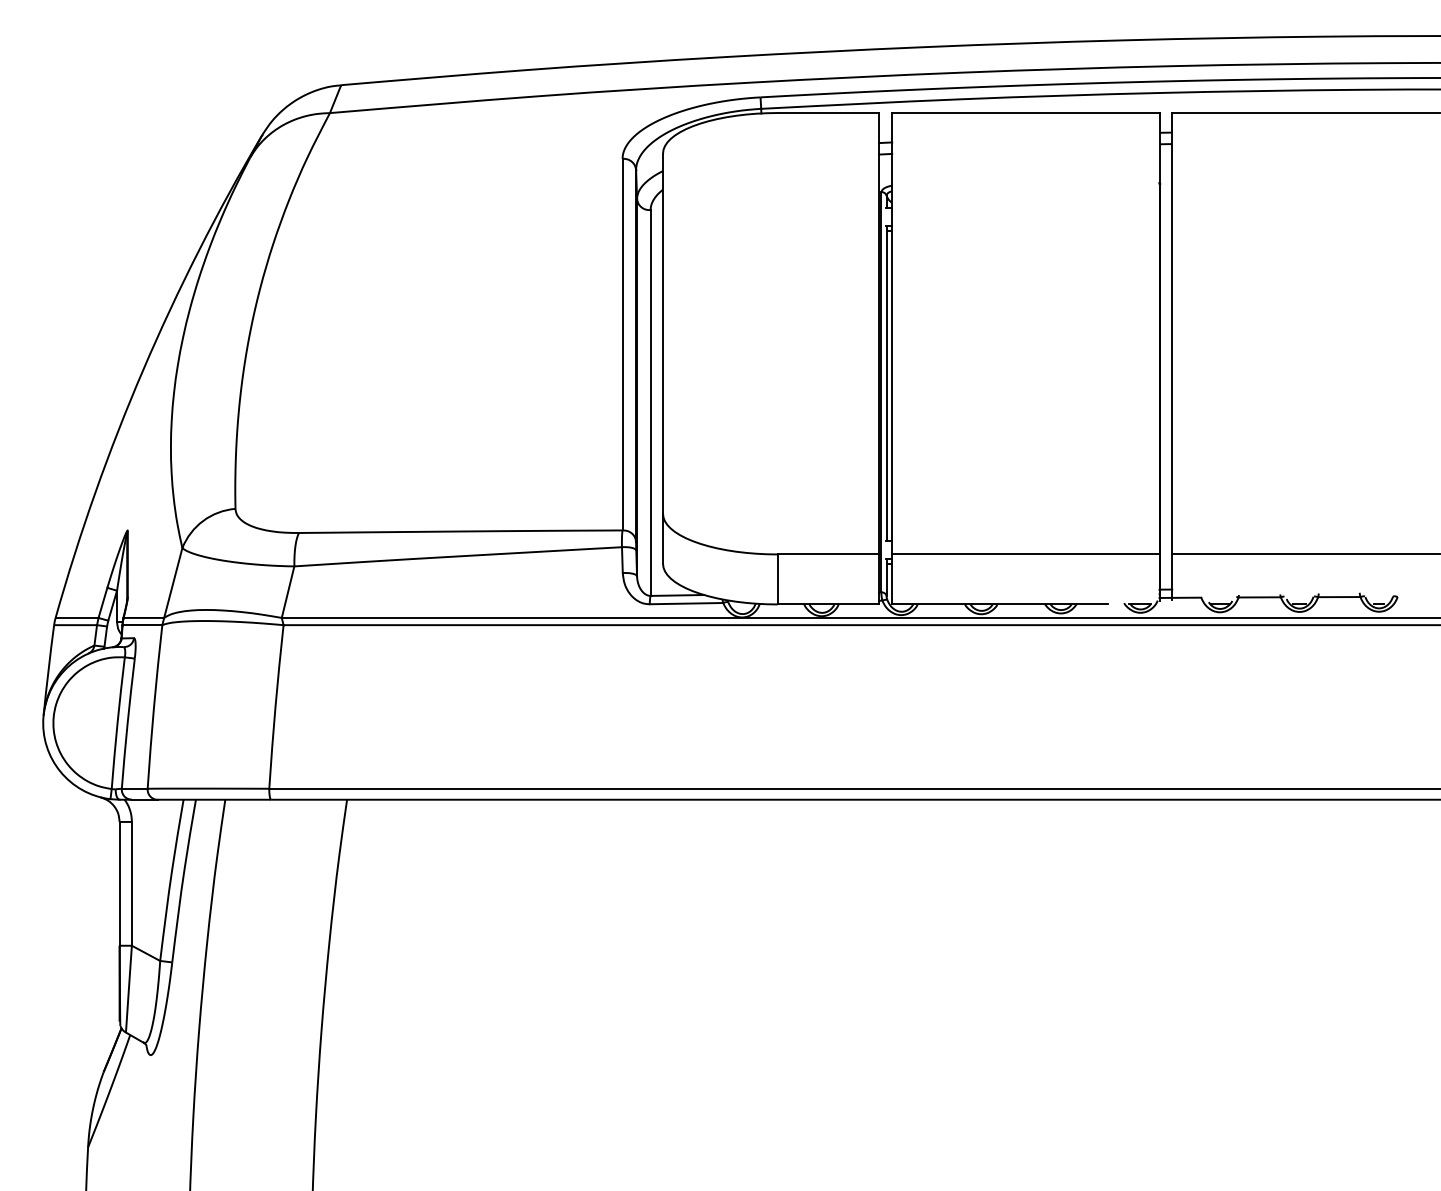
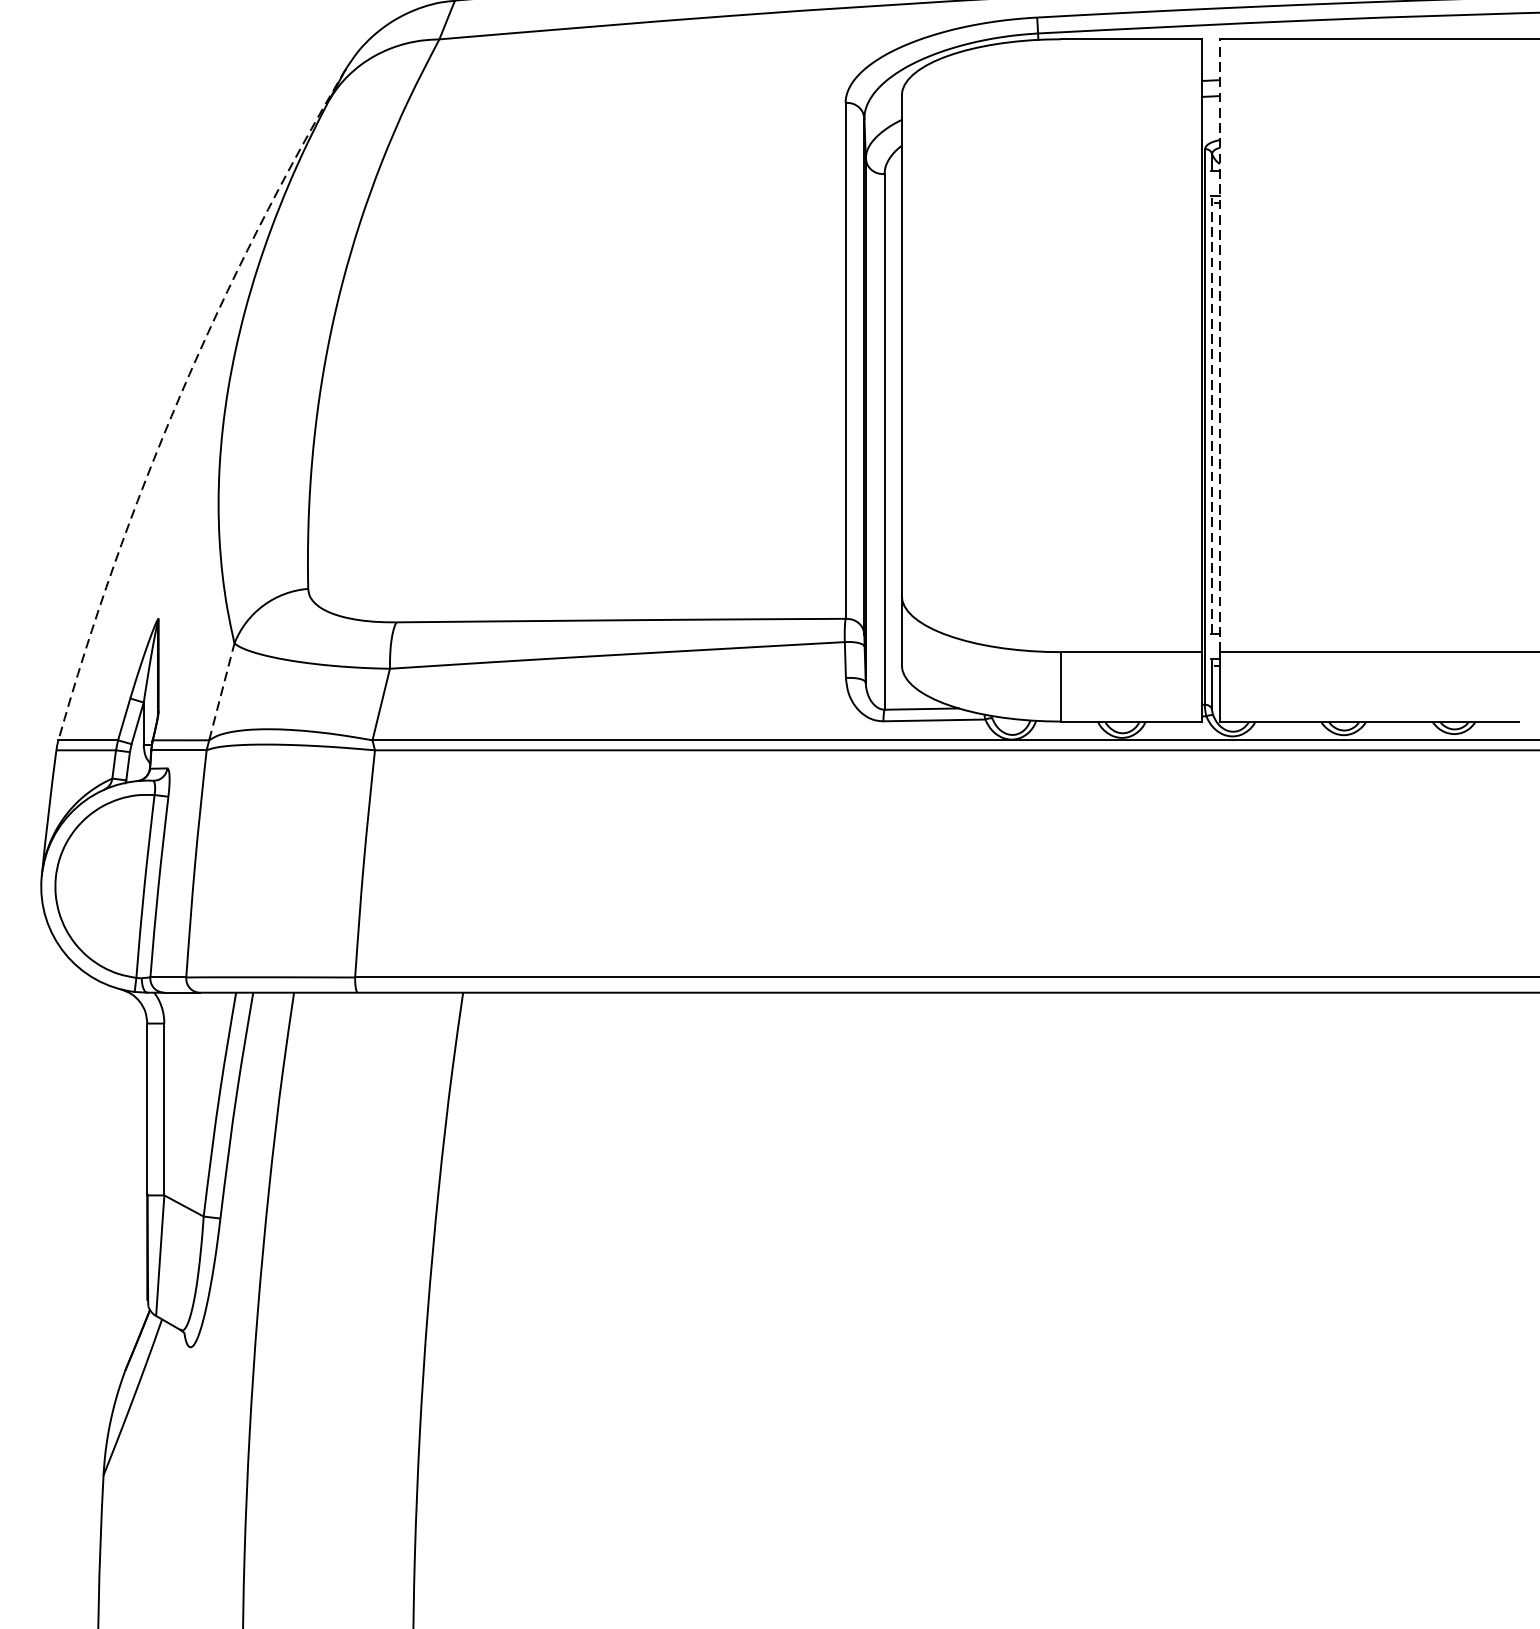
line: (892, 333) -> (1220, 345), solid -> dashed
arc: (143, 369) -> (180, 395), solid -> dashed
line: (886, 383) -> (1212, 414), solid -> dashed
line: (173, 582) -> (222, 691), solid -> dashed

